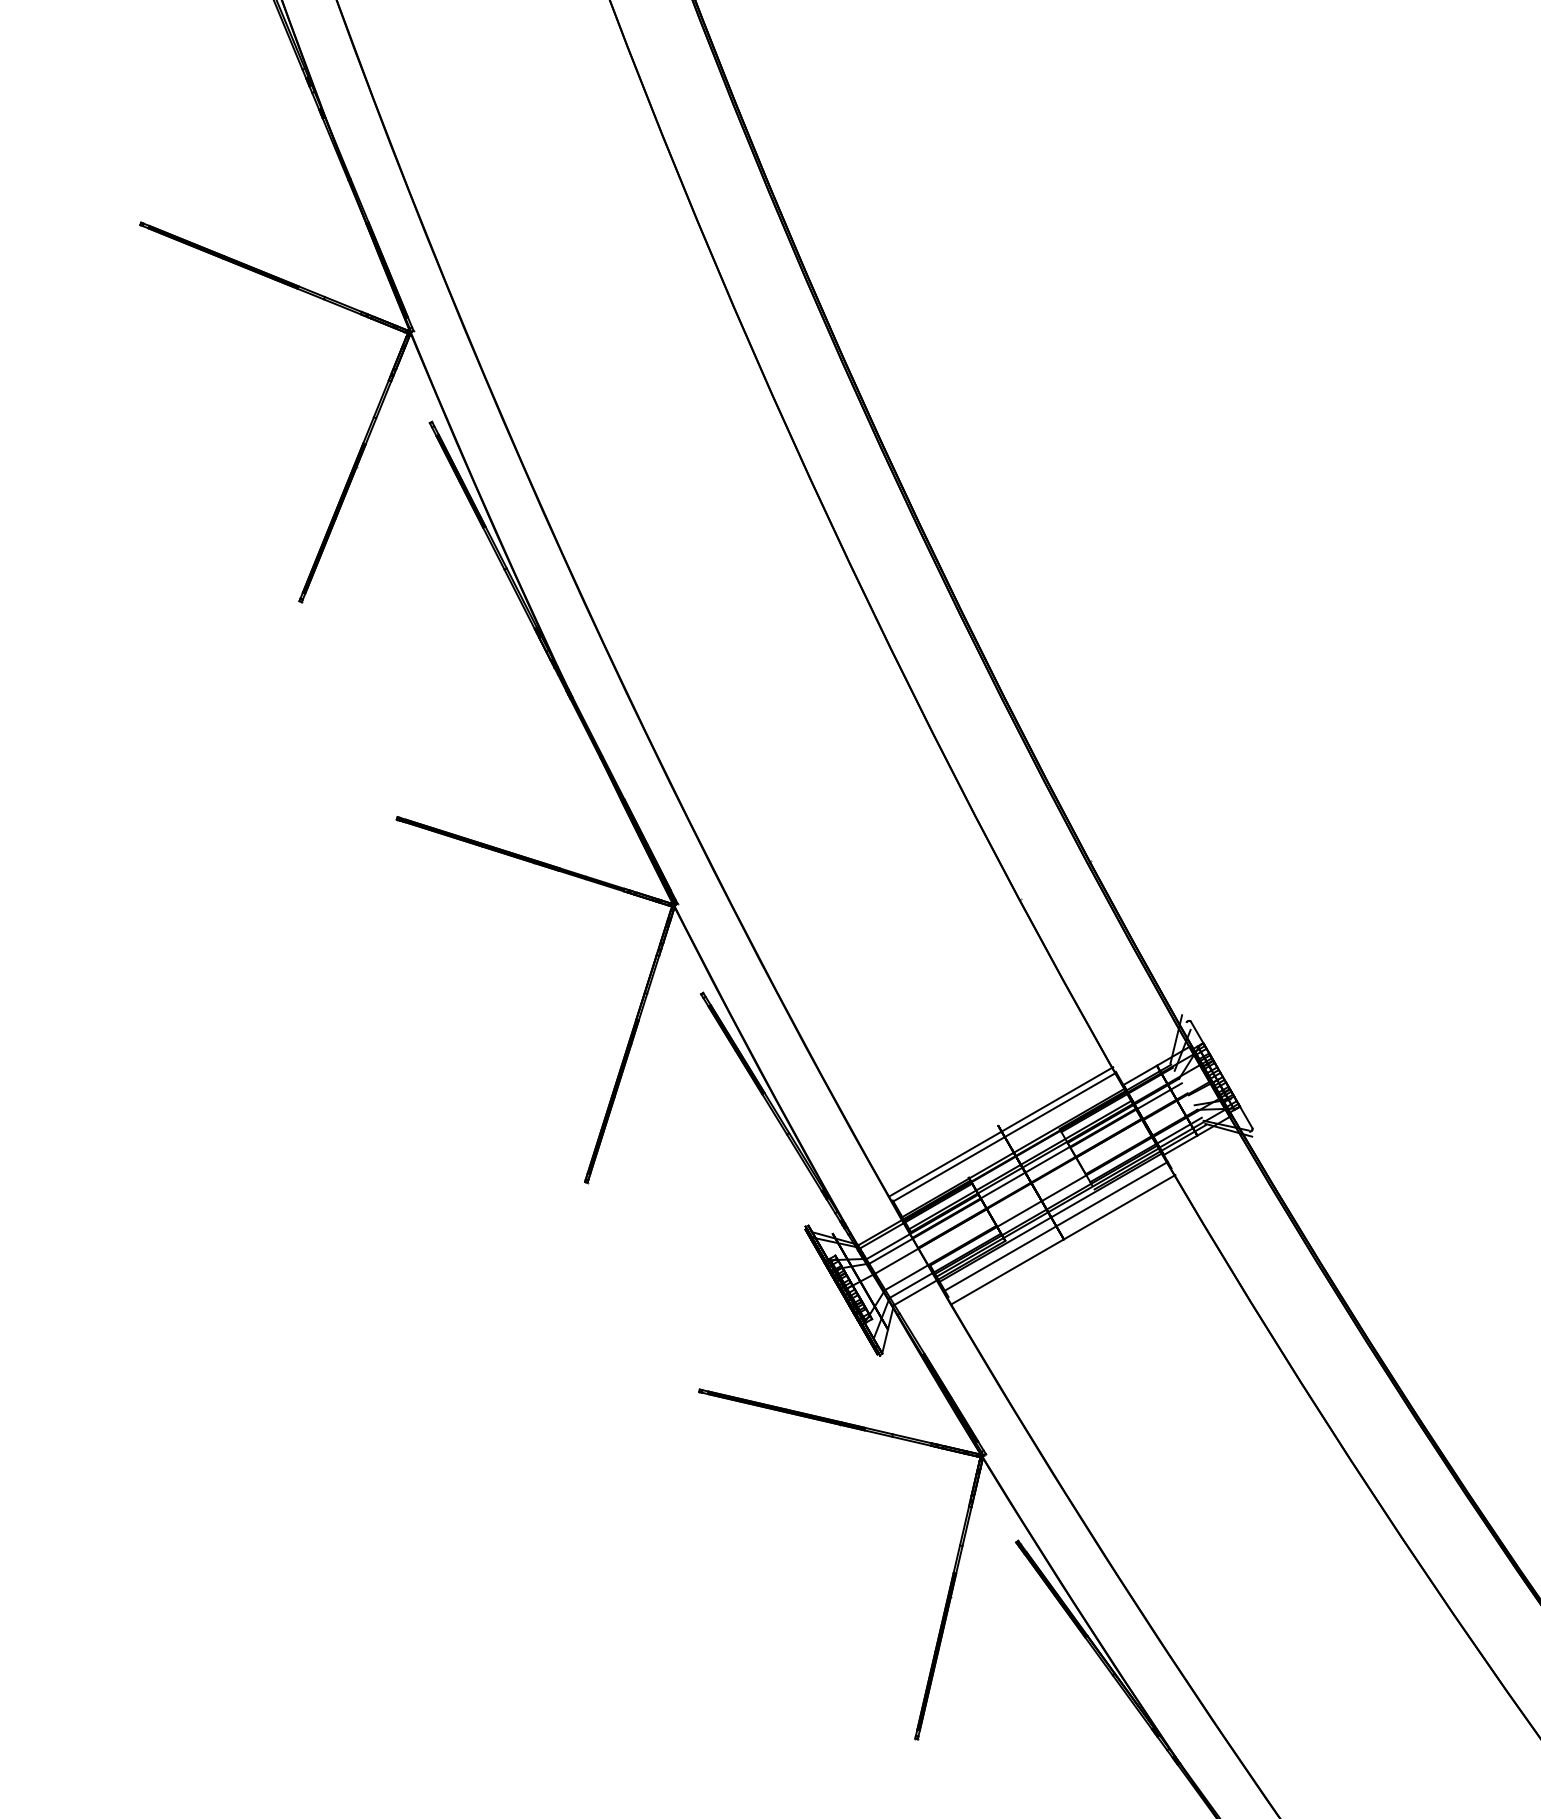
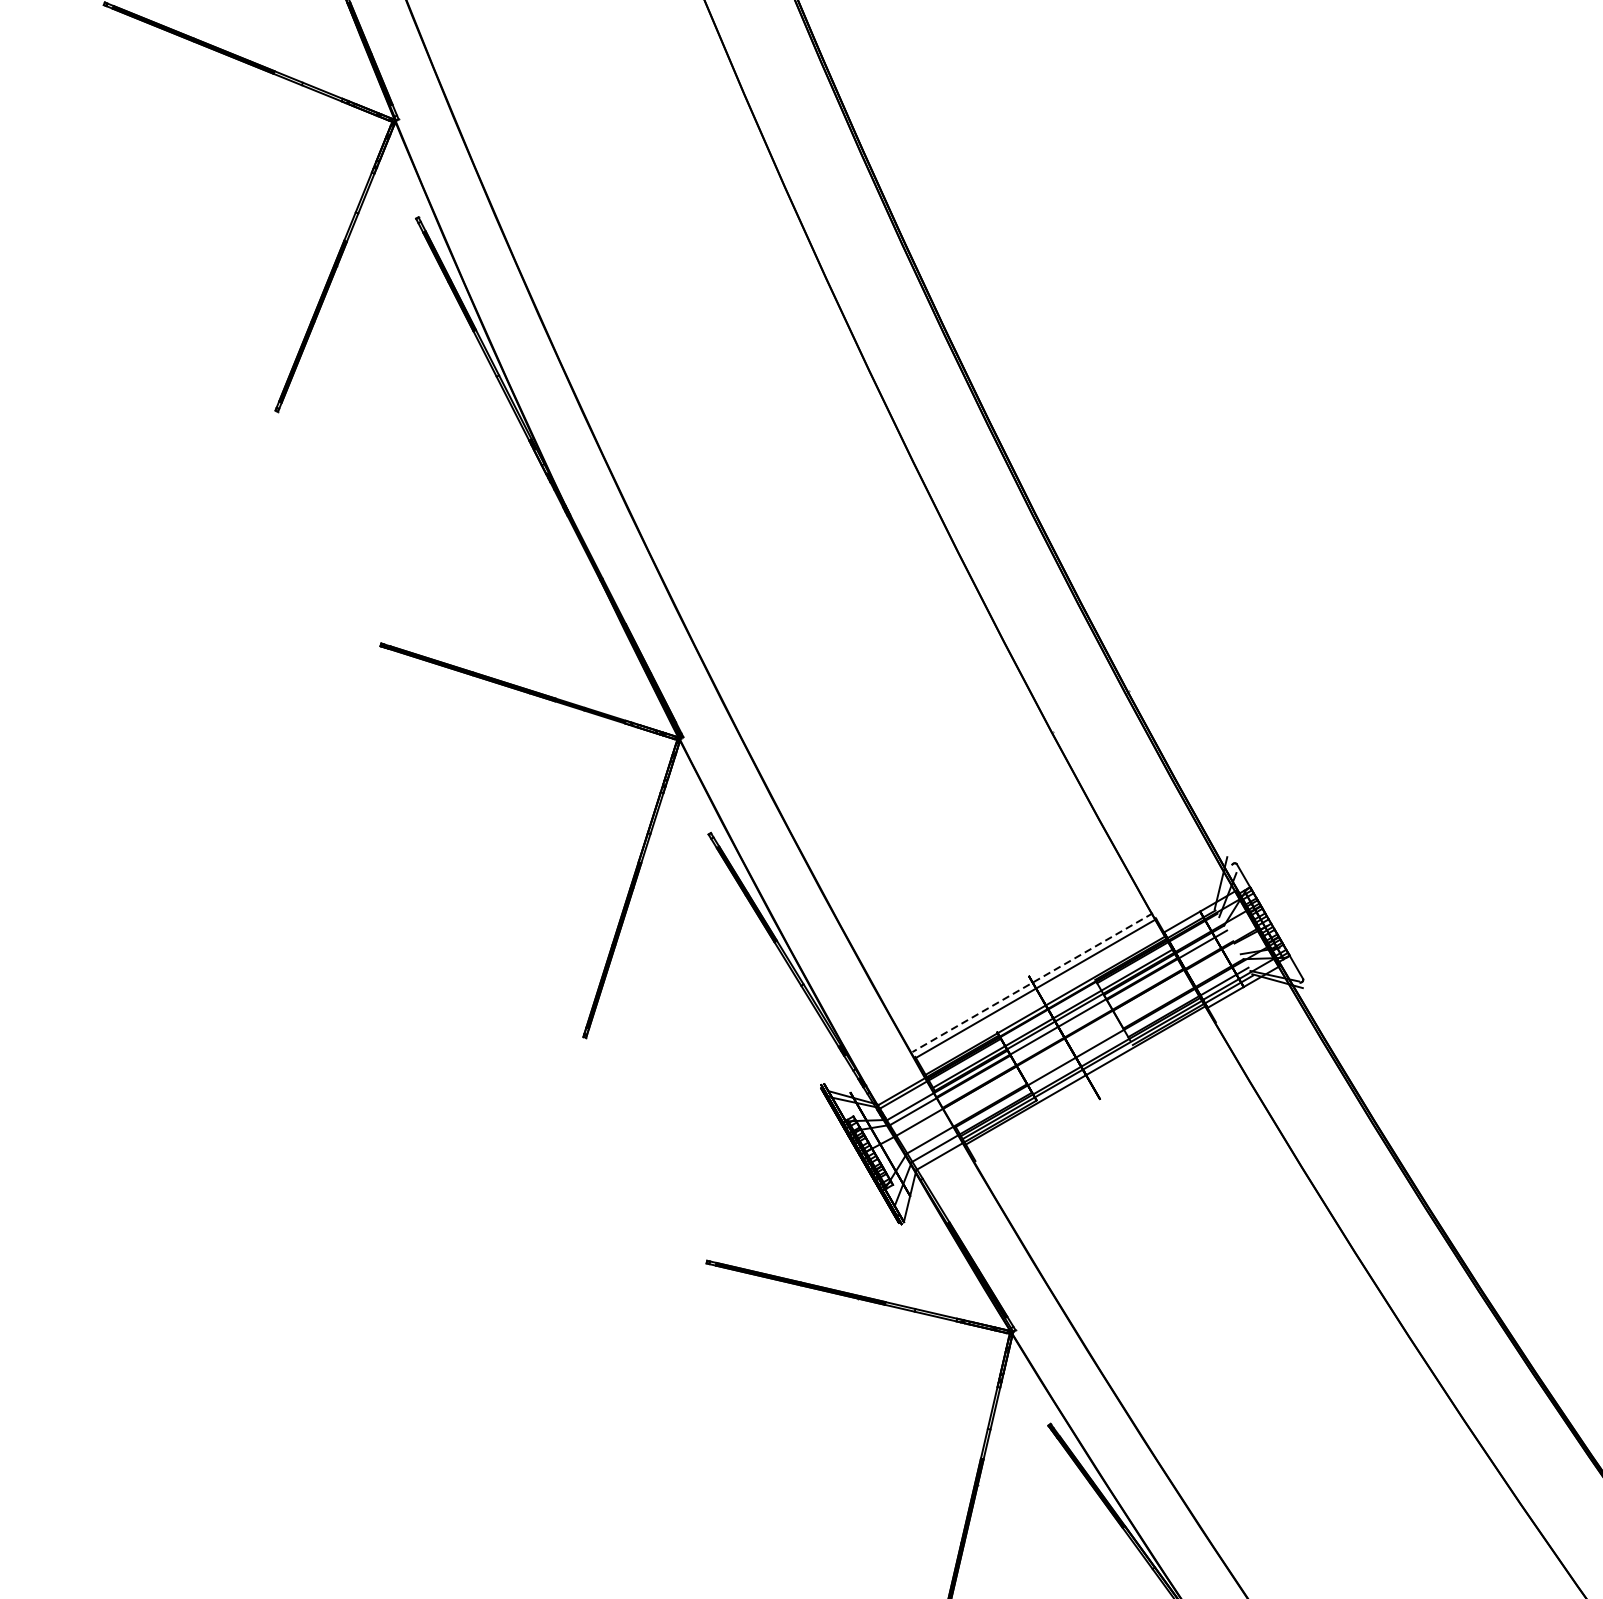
line: (1001, 1131) -> (1032, 982), solid -> dashed
line: (1055, 1225) -> (1090, 1083), removed
line: (1063, 1239) -> (1099, 1098), removed

